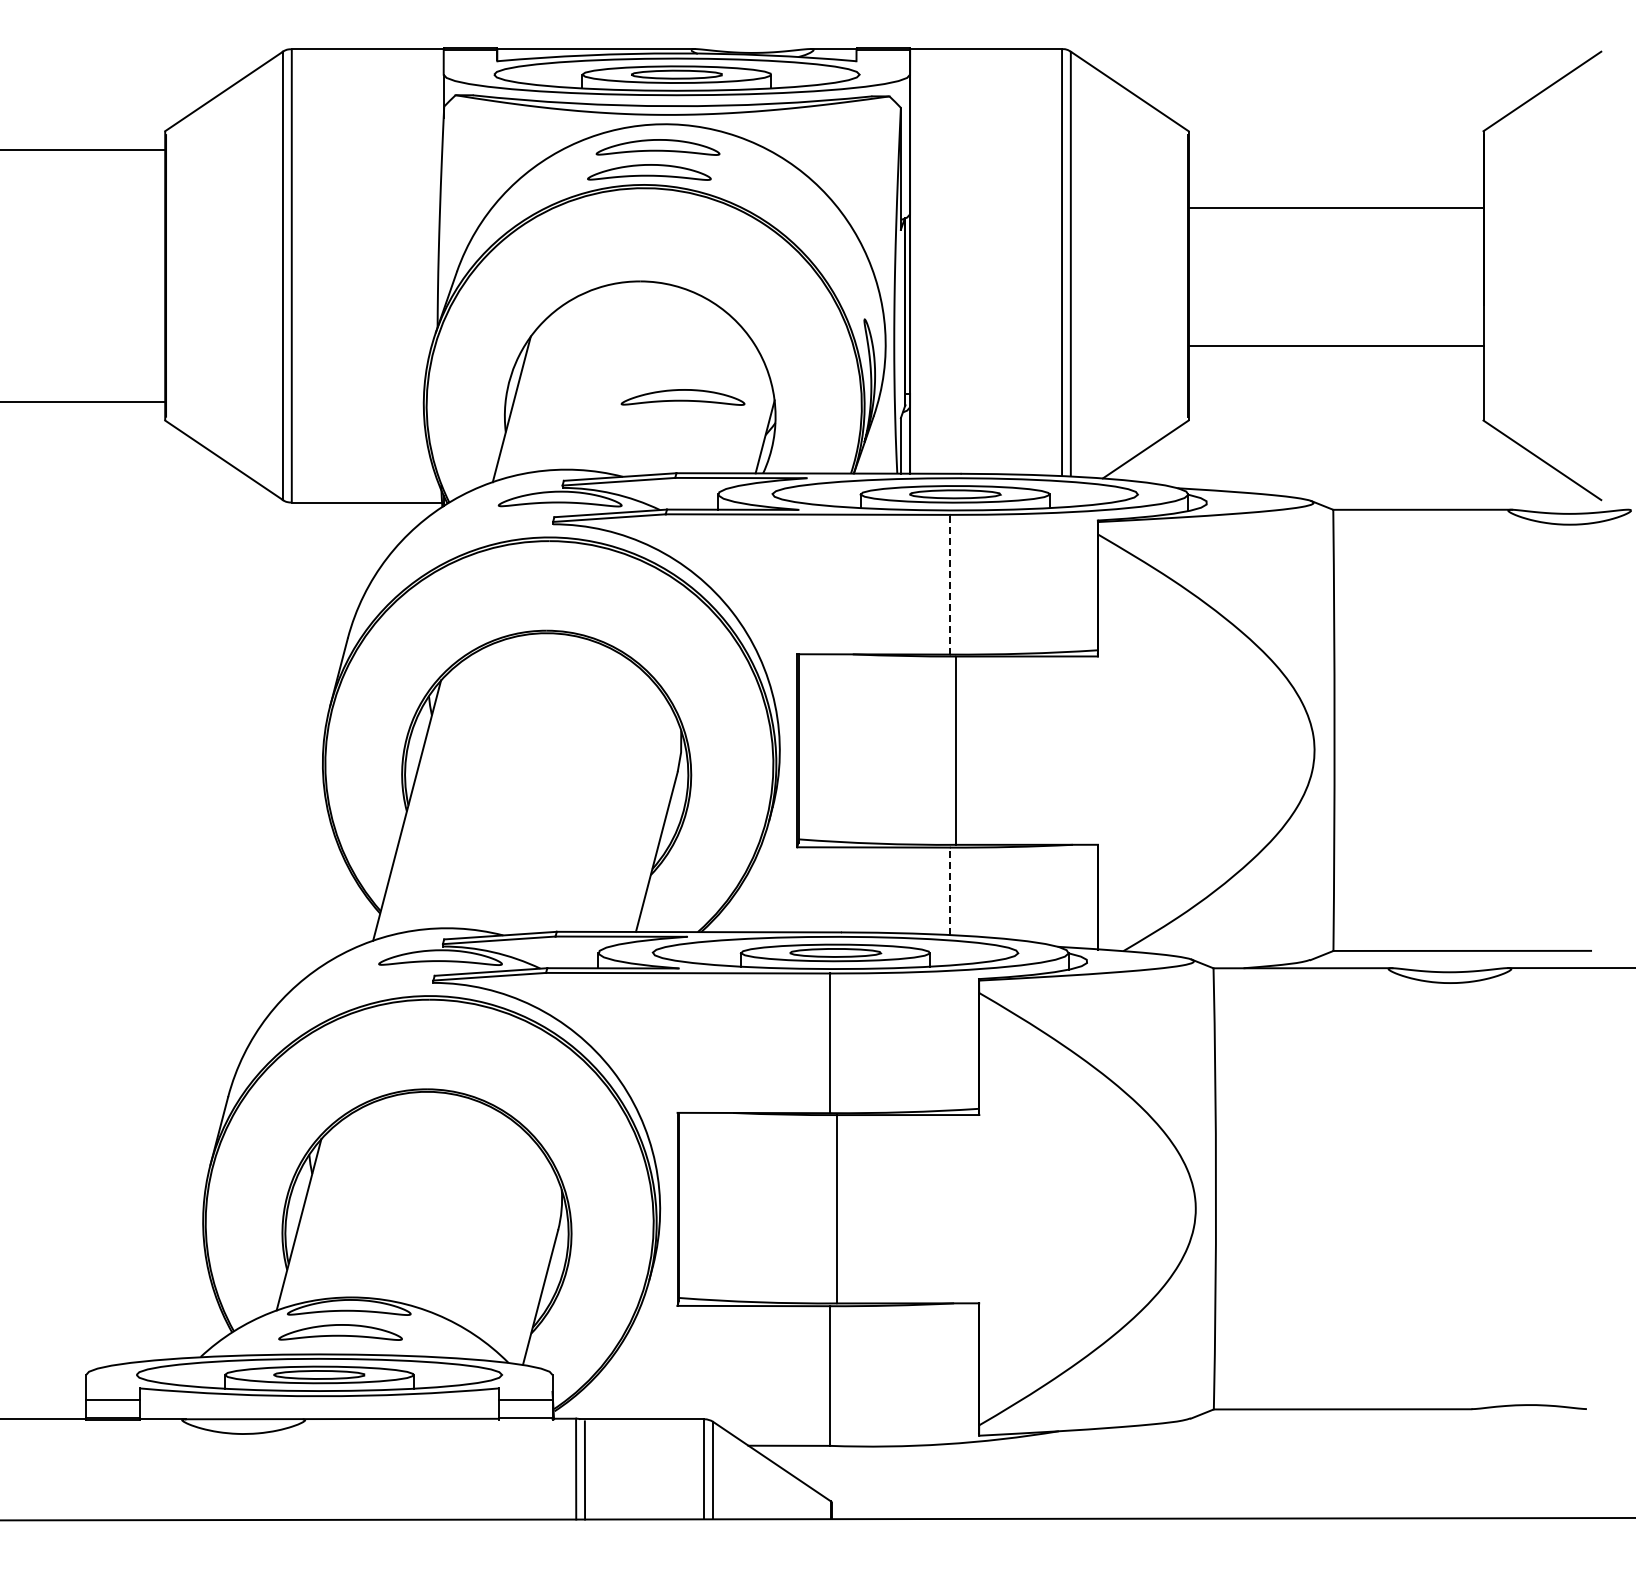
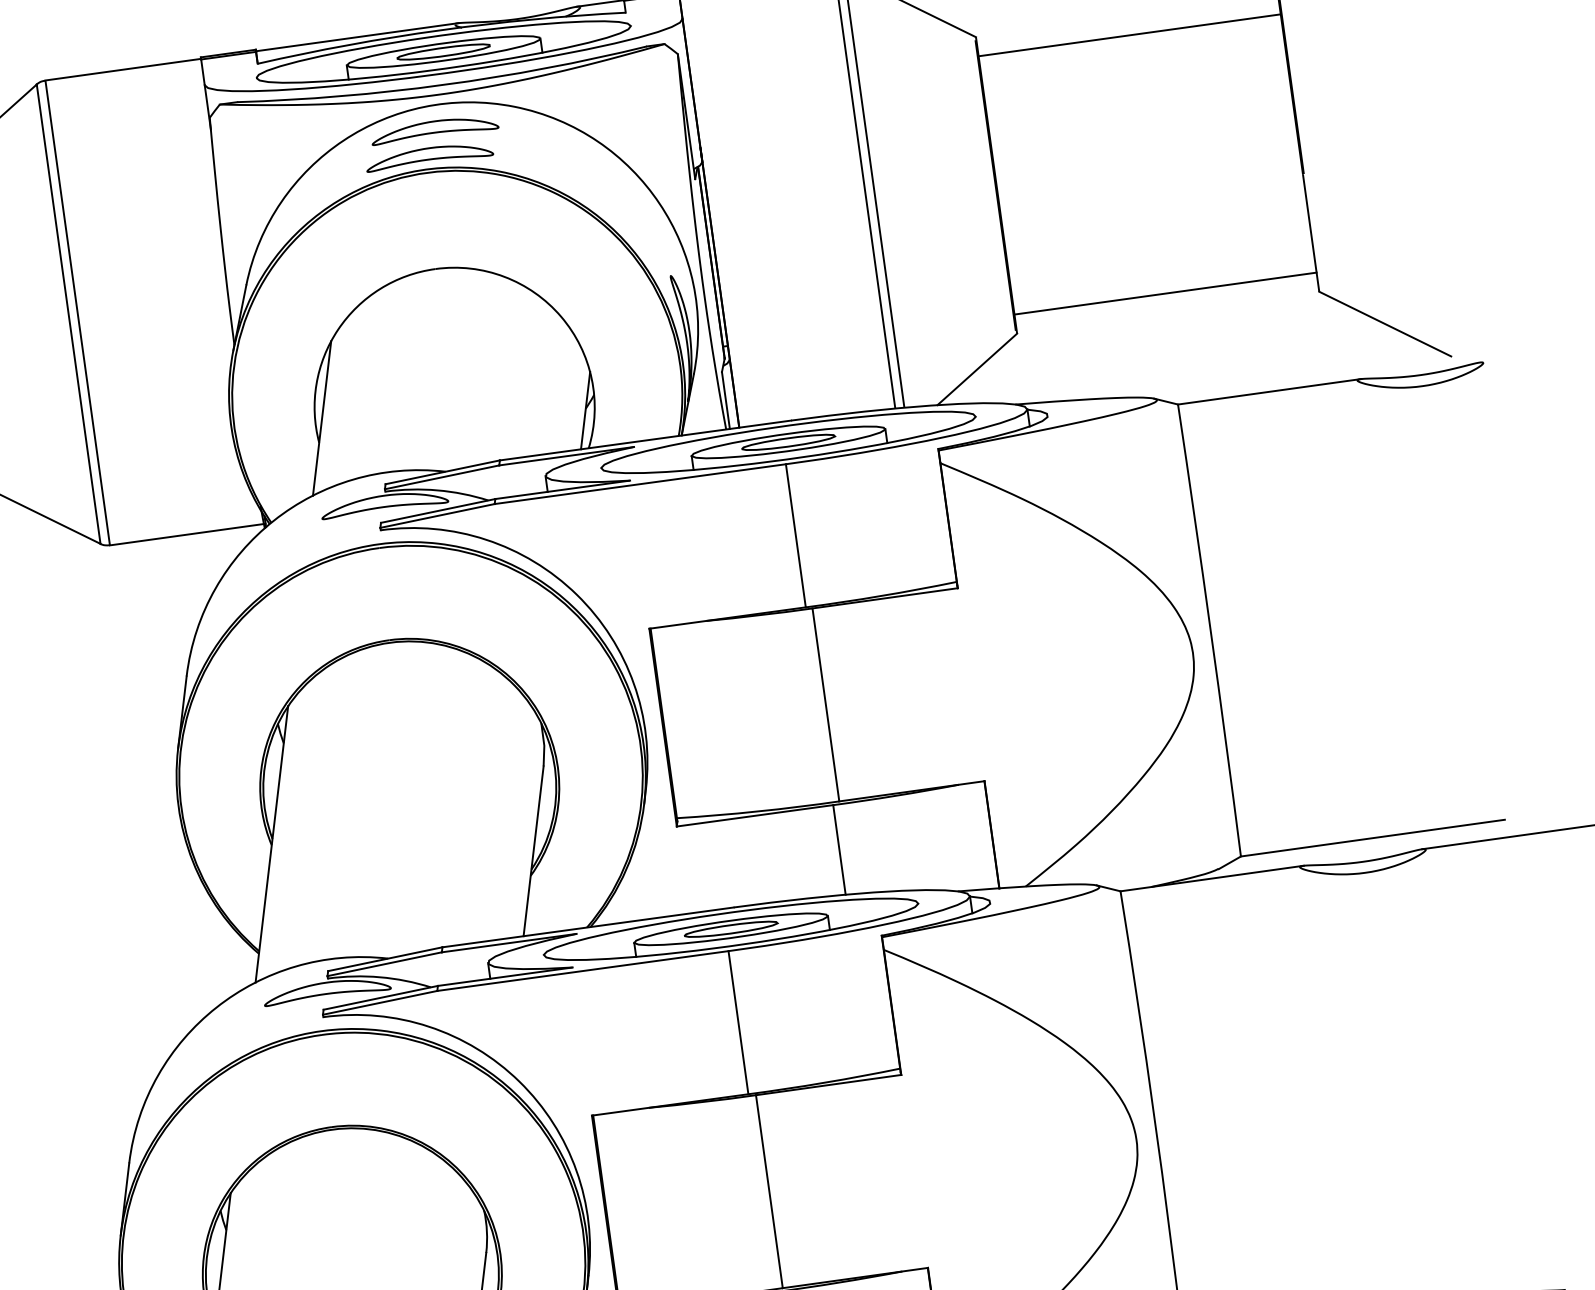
line: (1335, 207) -> (1129, 35), moved
line: (1335, 345) -> (1164, 293), moved
part: (682, 397) -> (495, 381), removed
line: (949, 584) -> (795, 535), dashed -> solid
line: (949, 891) -> (839, 850), dashed -> solid

